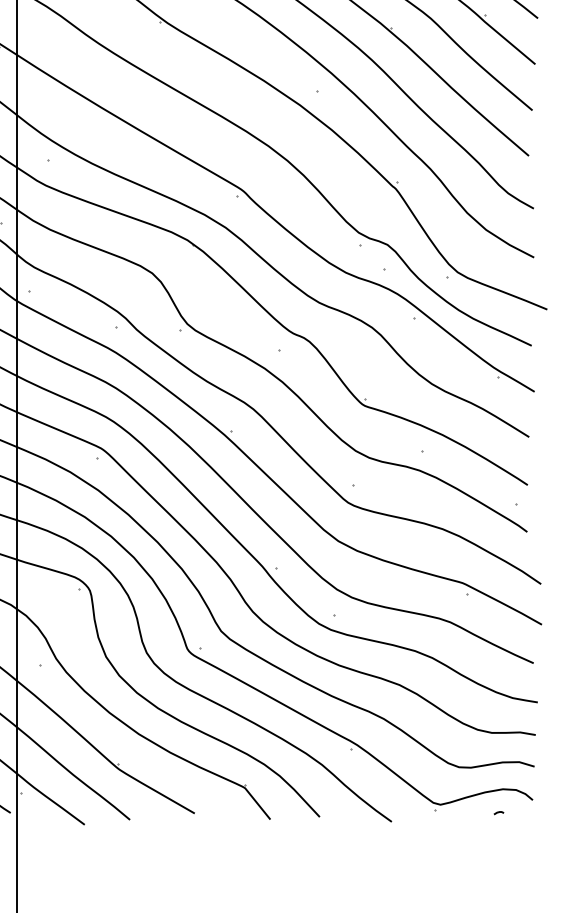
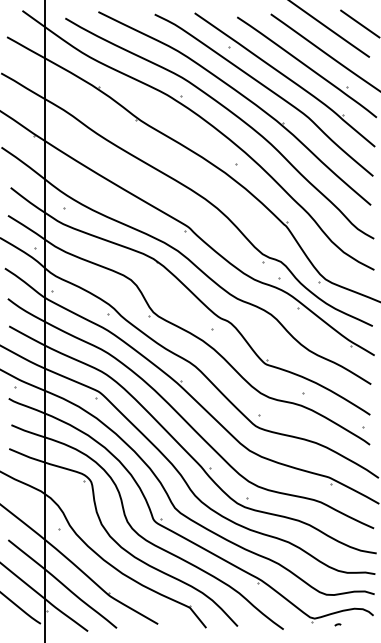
curve: (498, 812) -> (337, 624), moved

